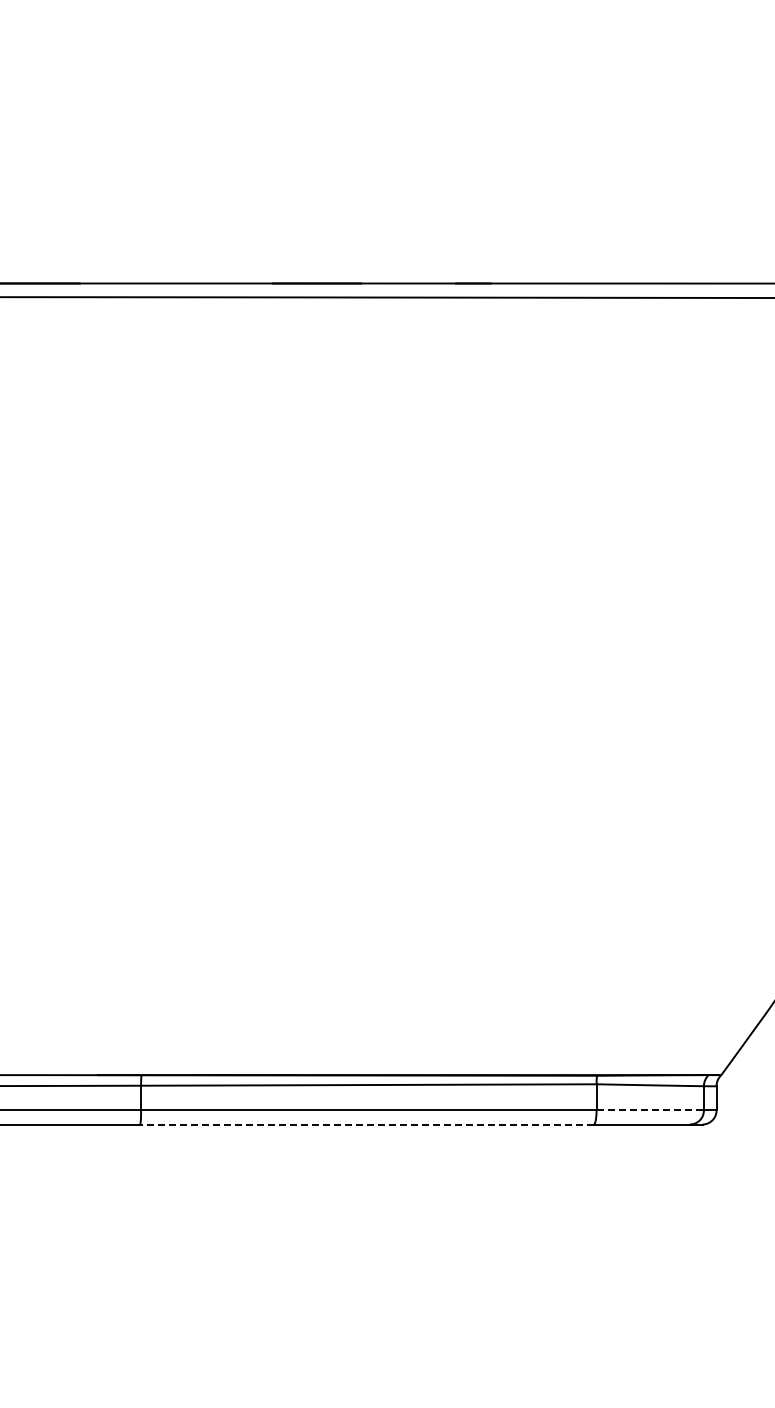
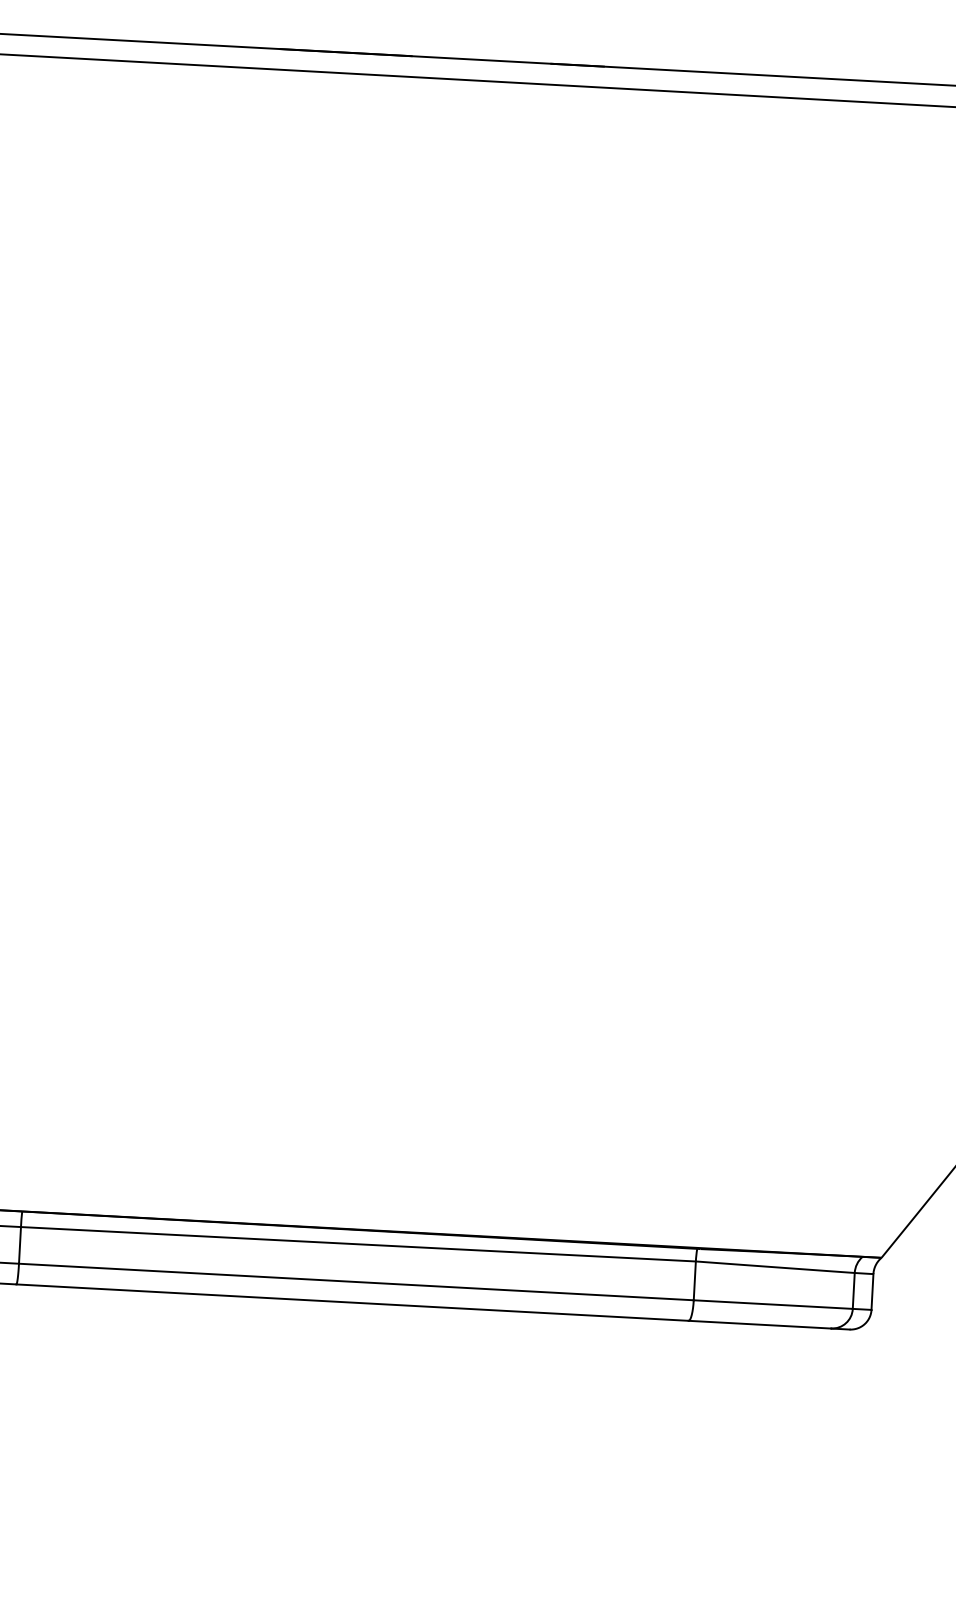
line: (650, 1110) -> (773, 1304), dashed -> solid
line: (367, 1124) -> (353, 1302), dashed -> solid

